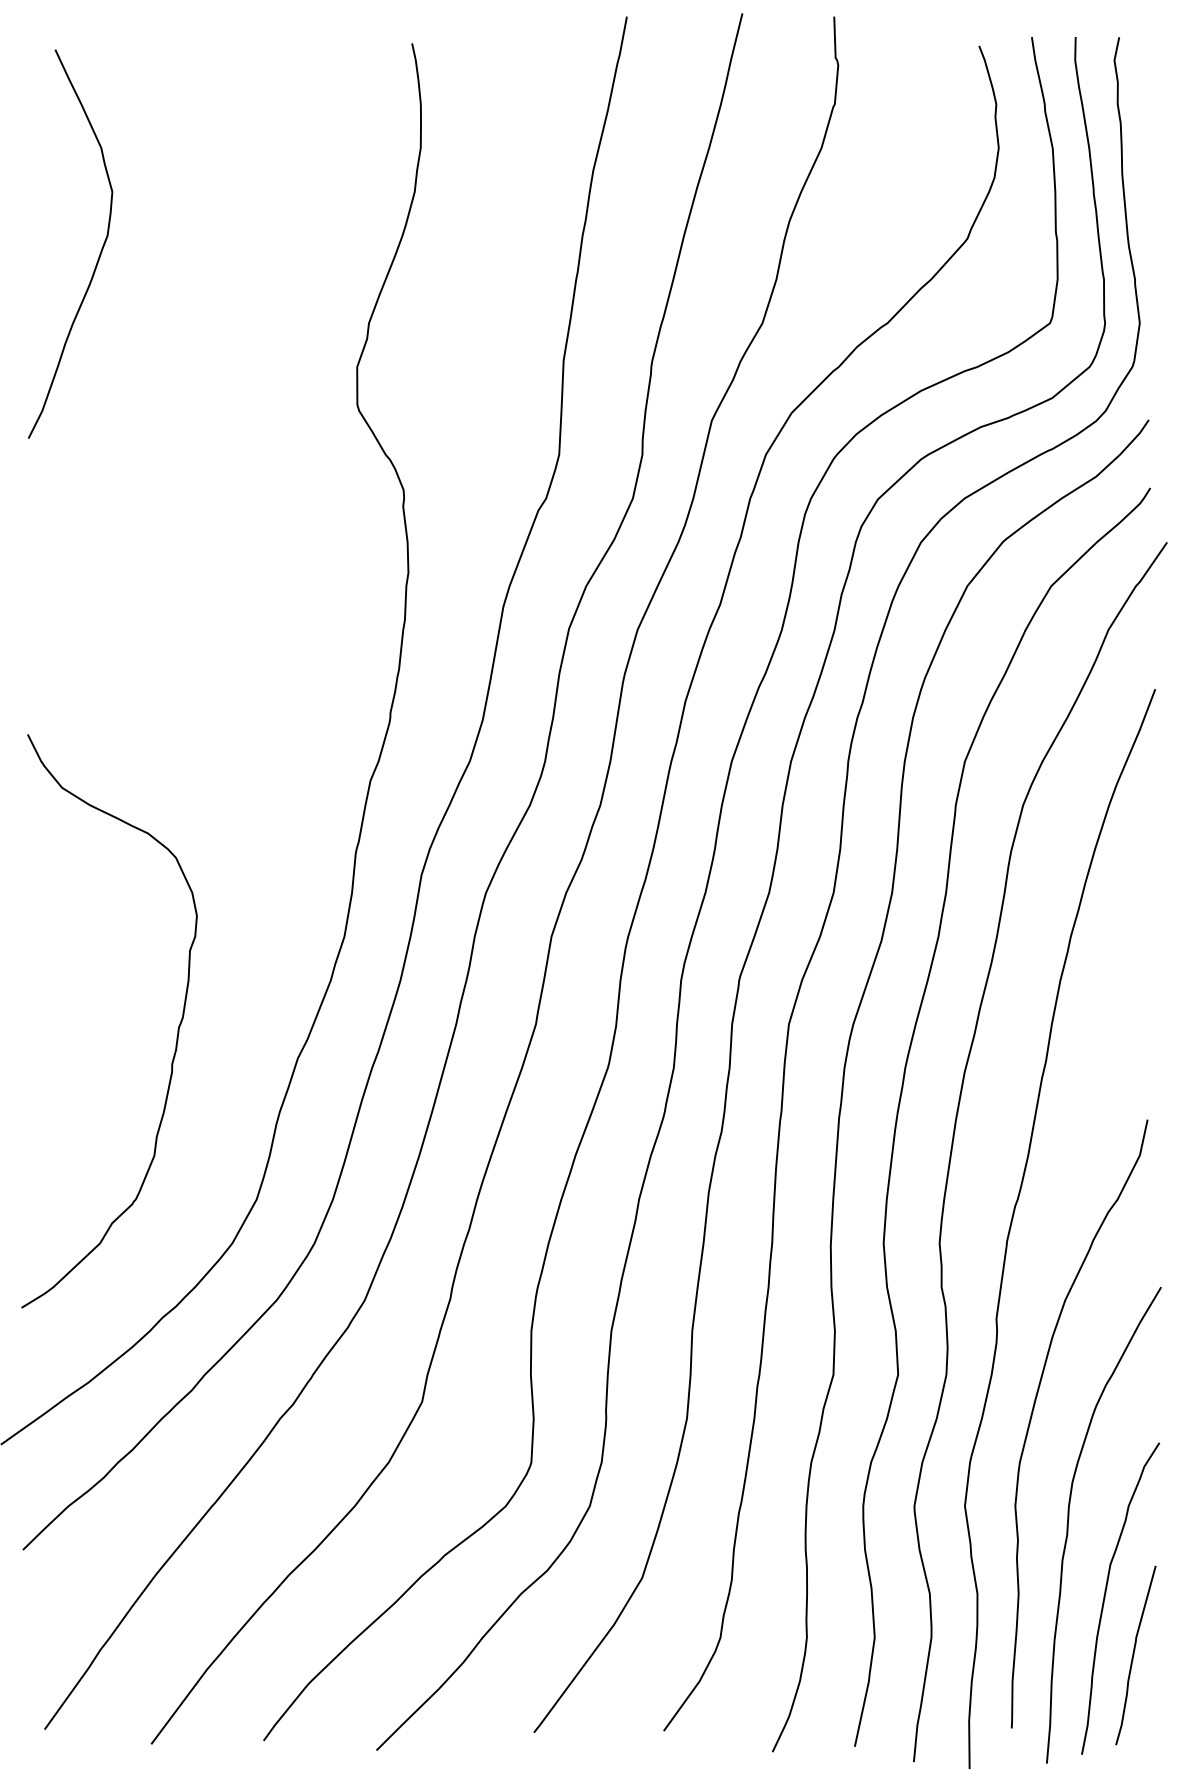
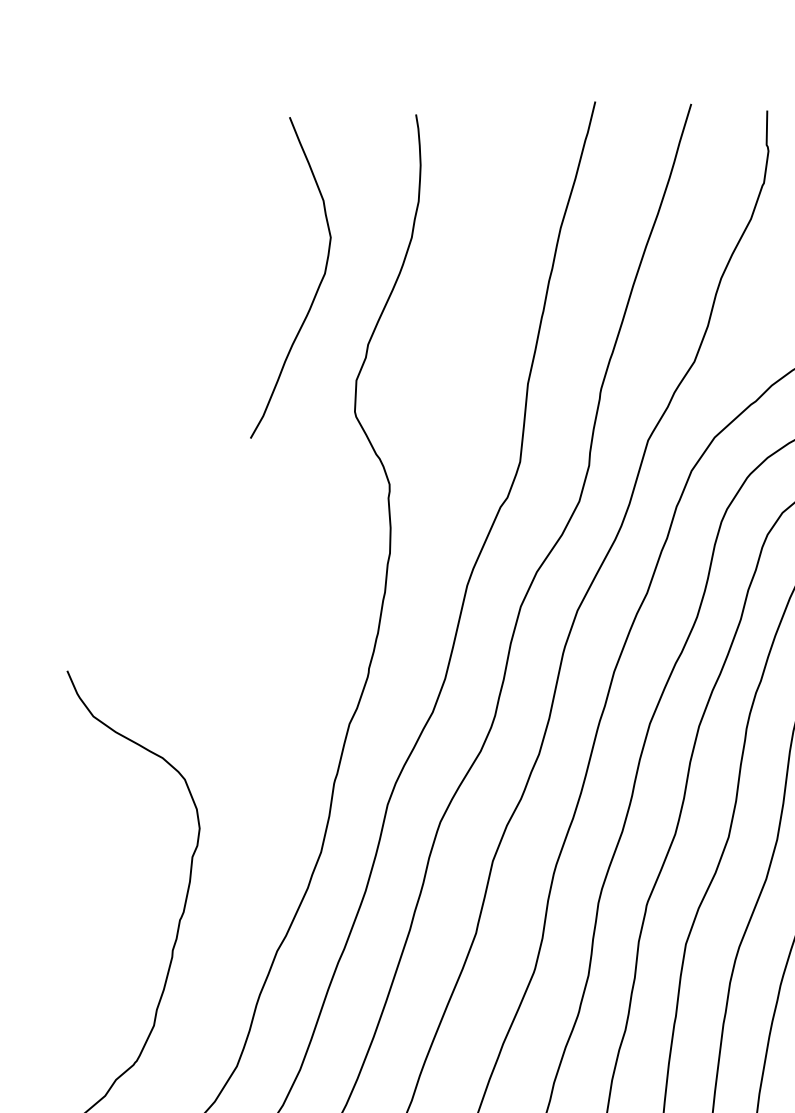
curve: (99, 253) -> (317, 288), moved

